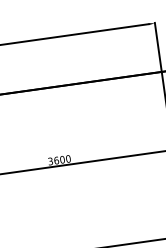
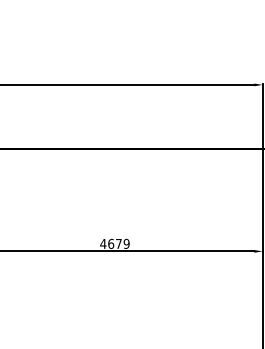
text: (59, 159) -> (114, 243), 3600 -> 4679

